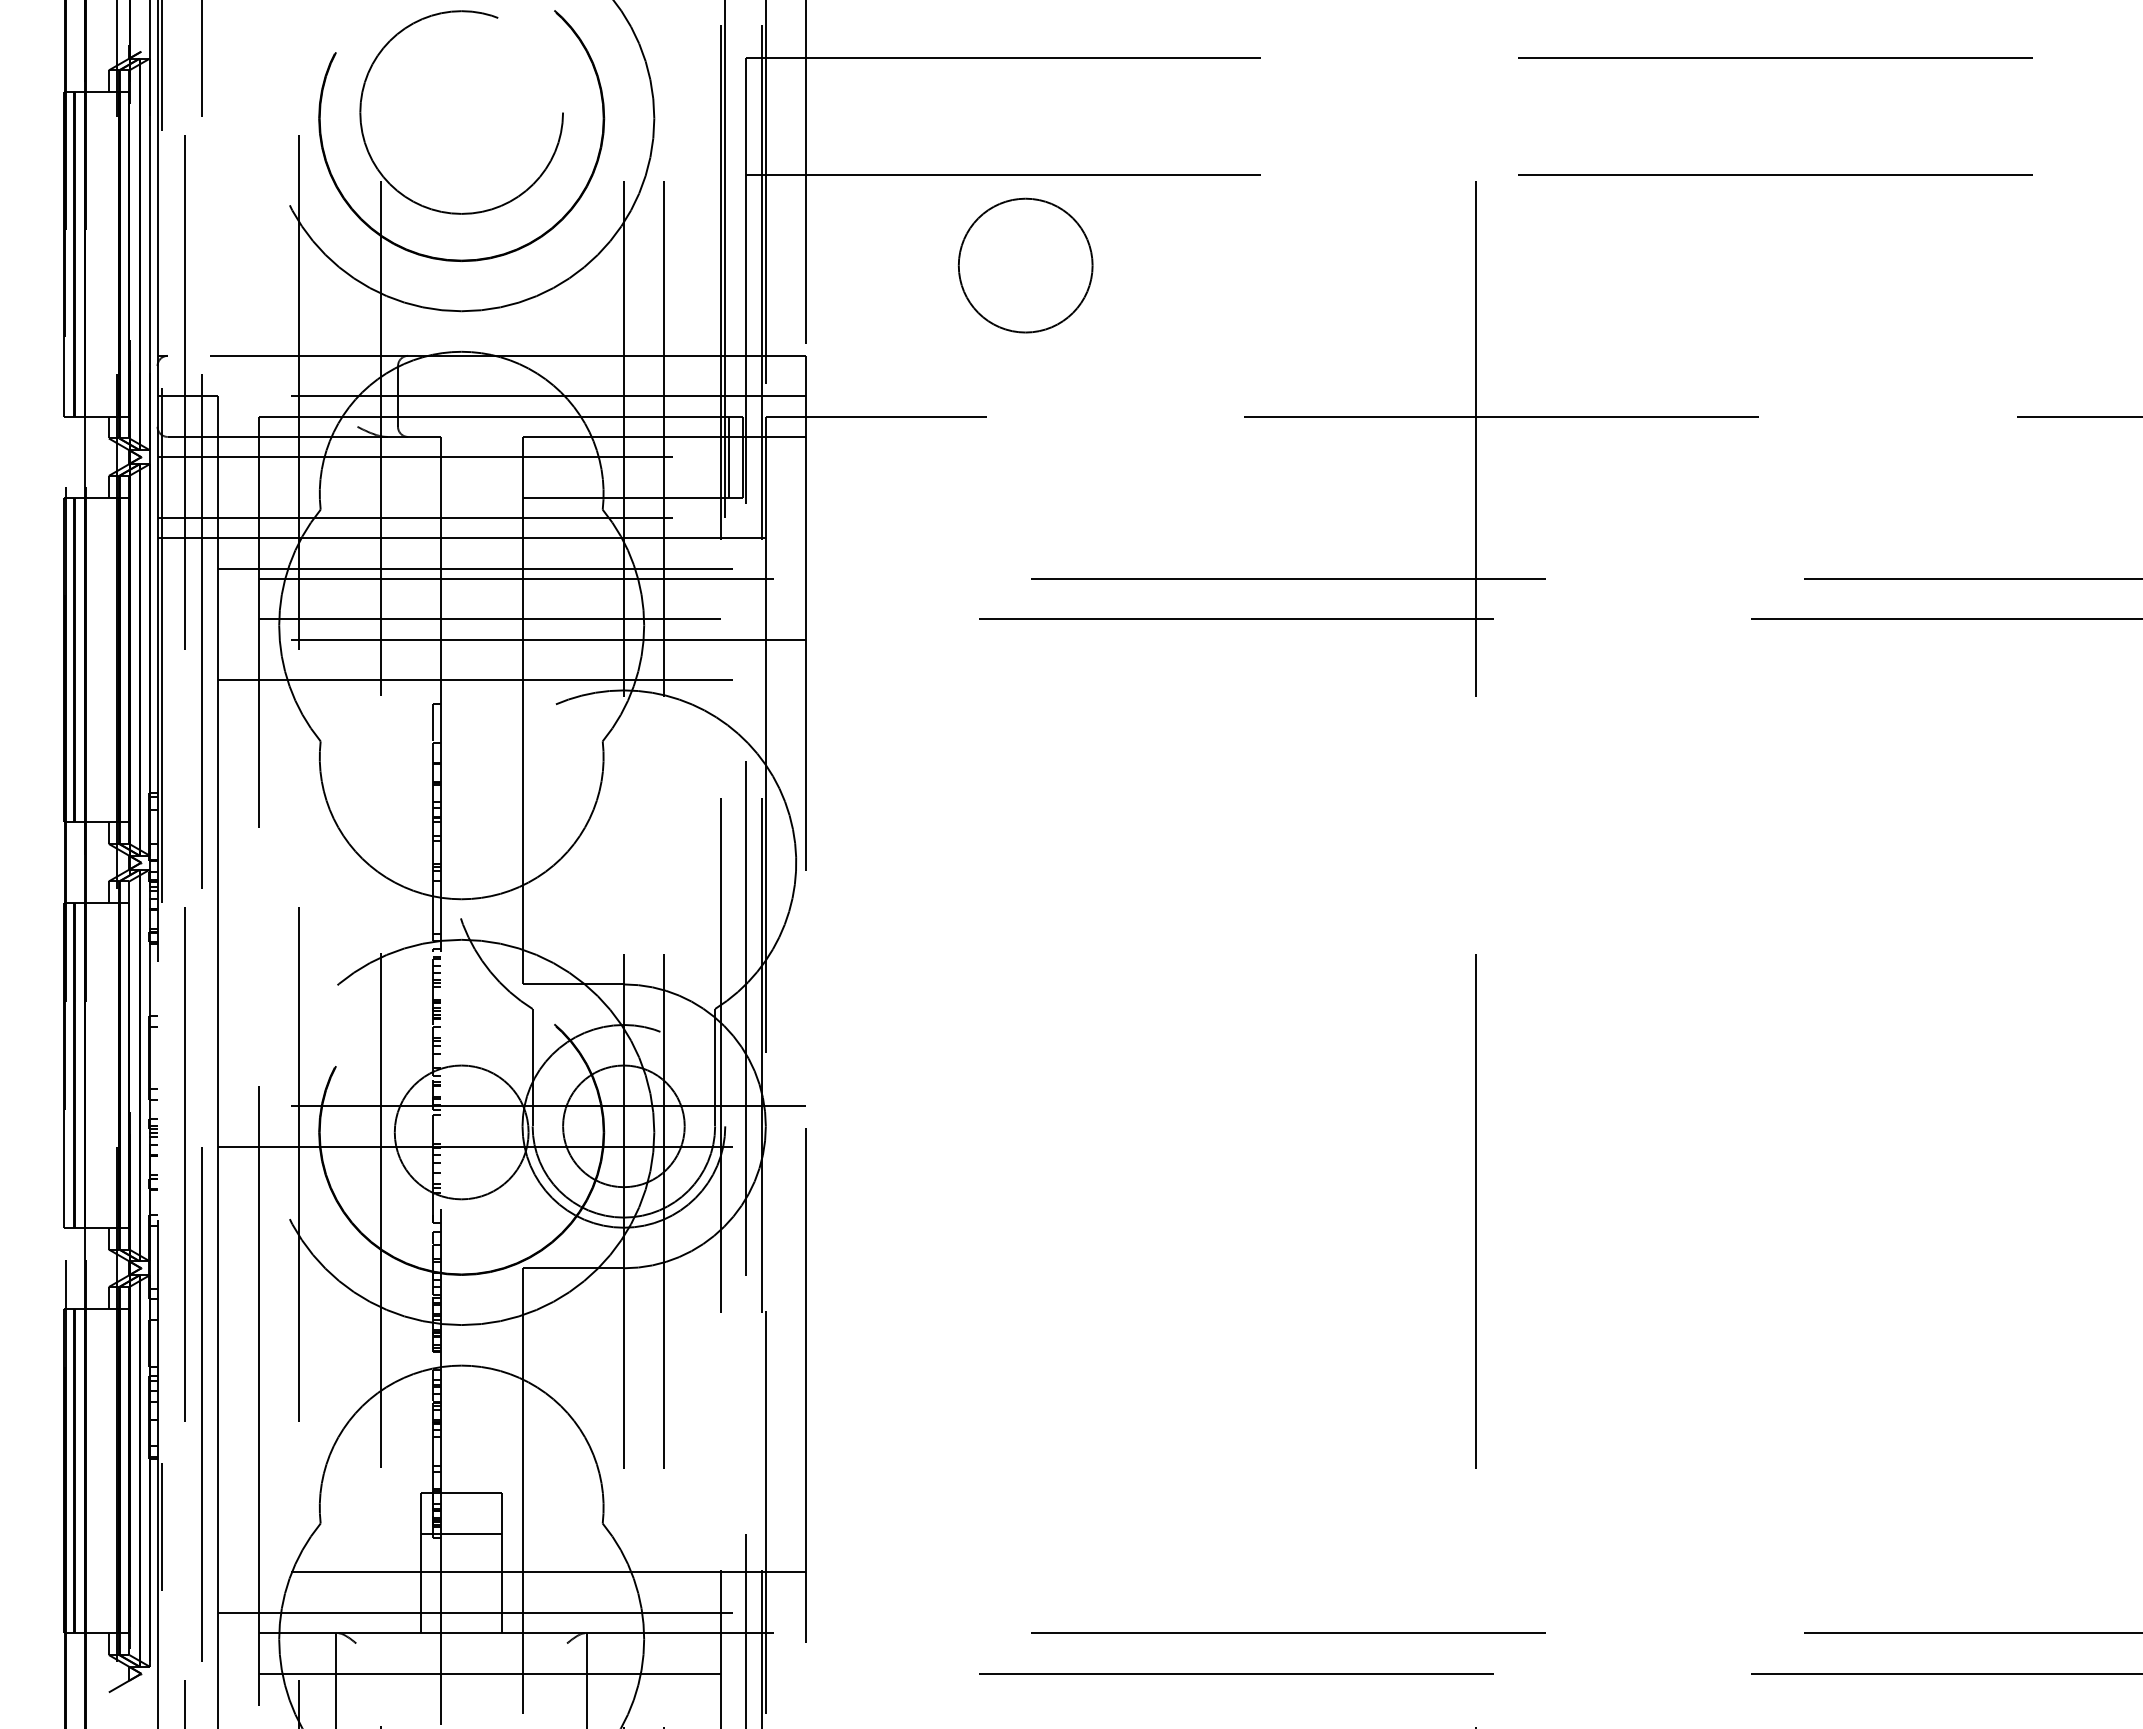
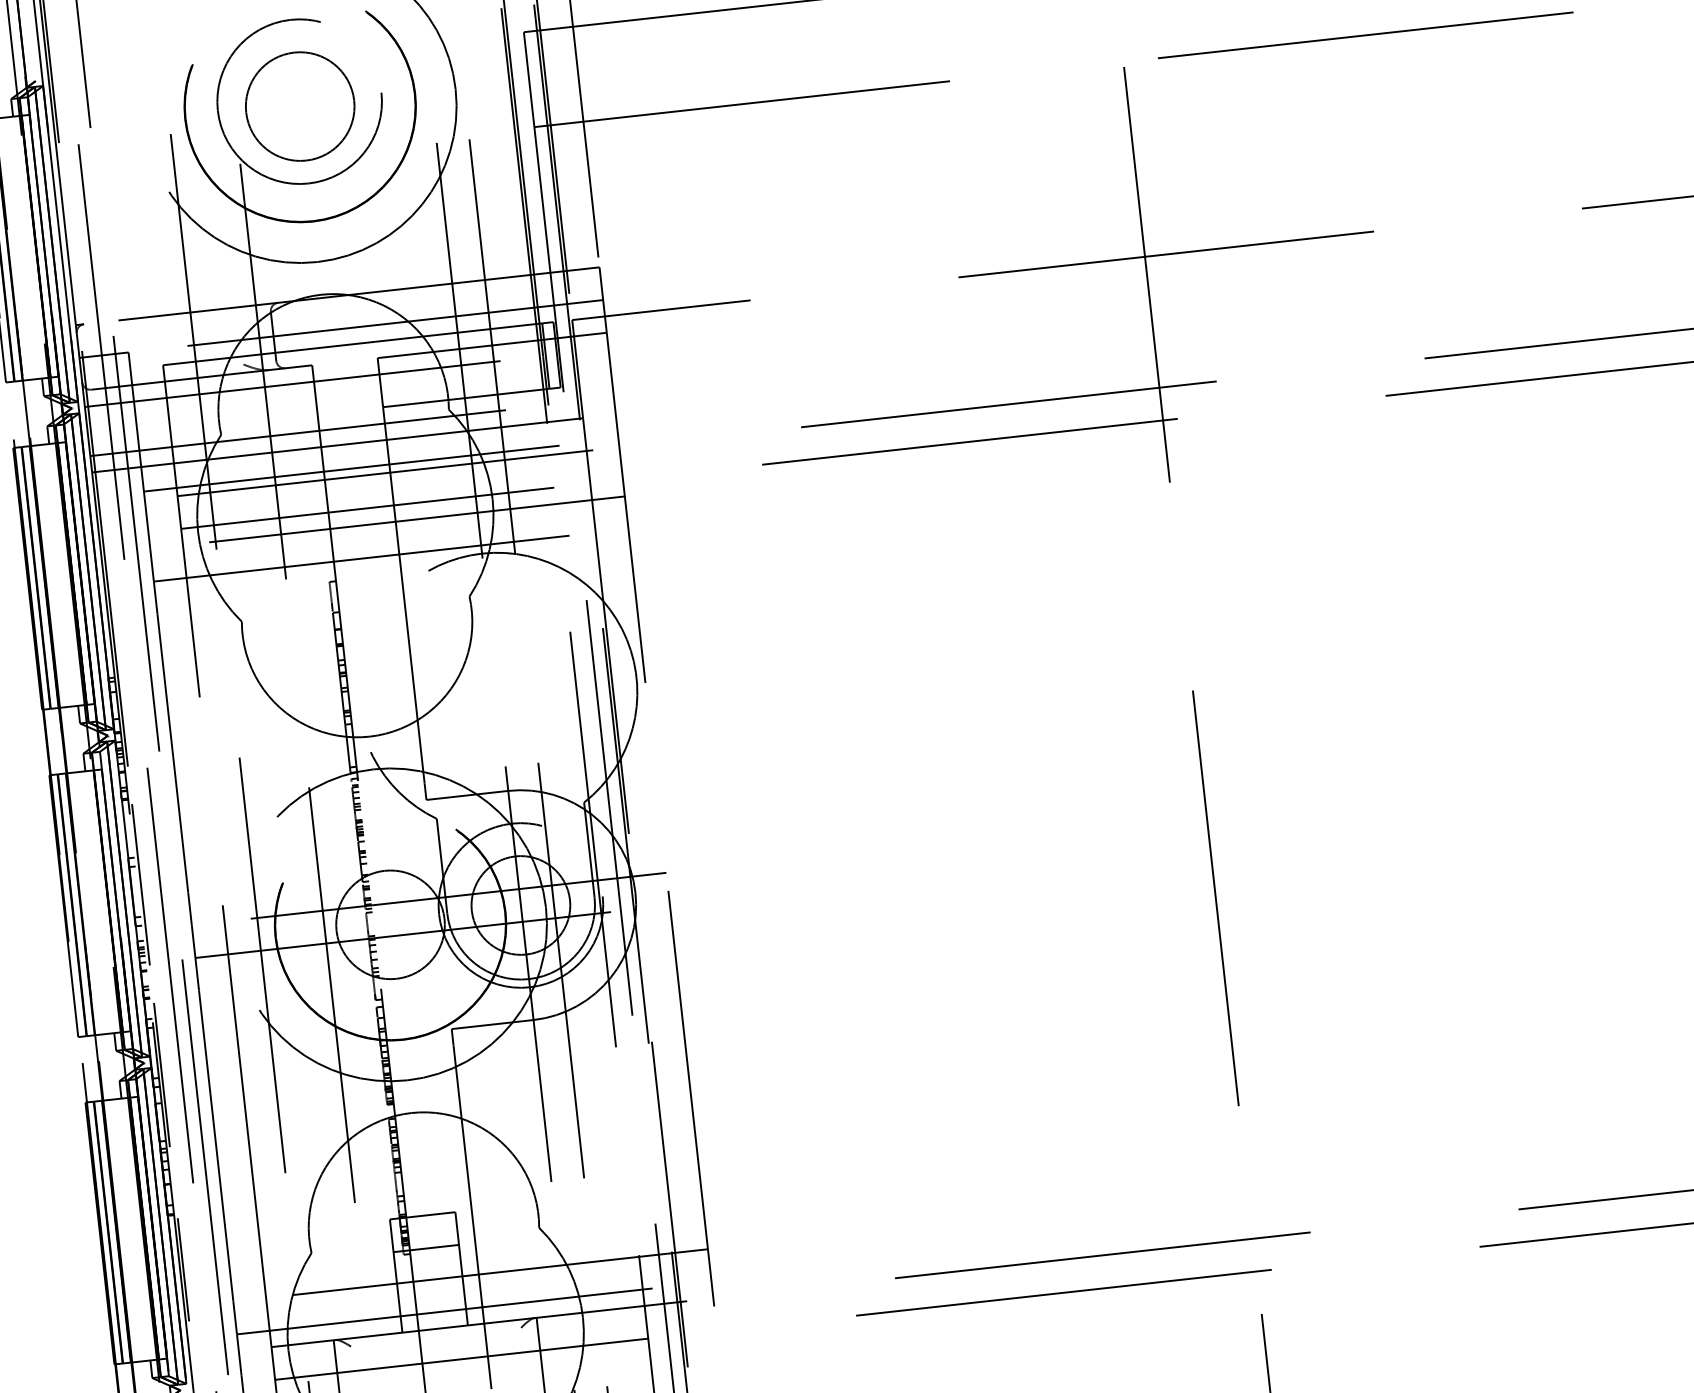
circle: (1025, 265) -> (300, 106), moved
line: (161, 1049) -> (140, 884), added
line: (161, 1285) -> (161, 1075), added

